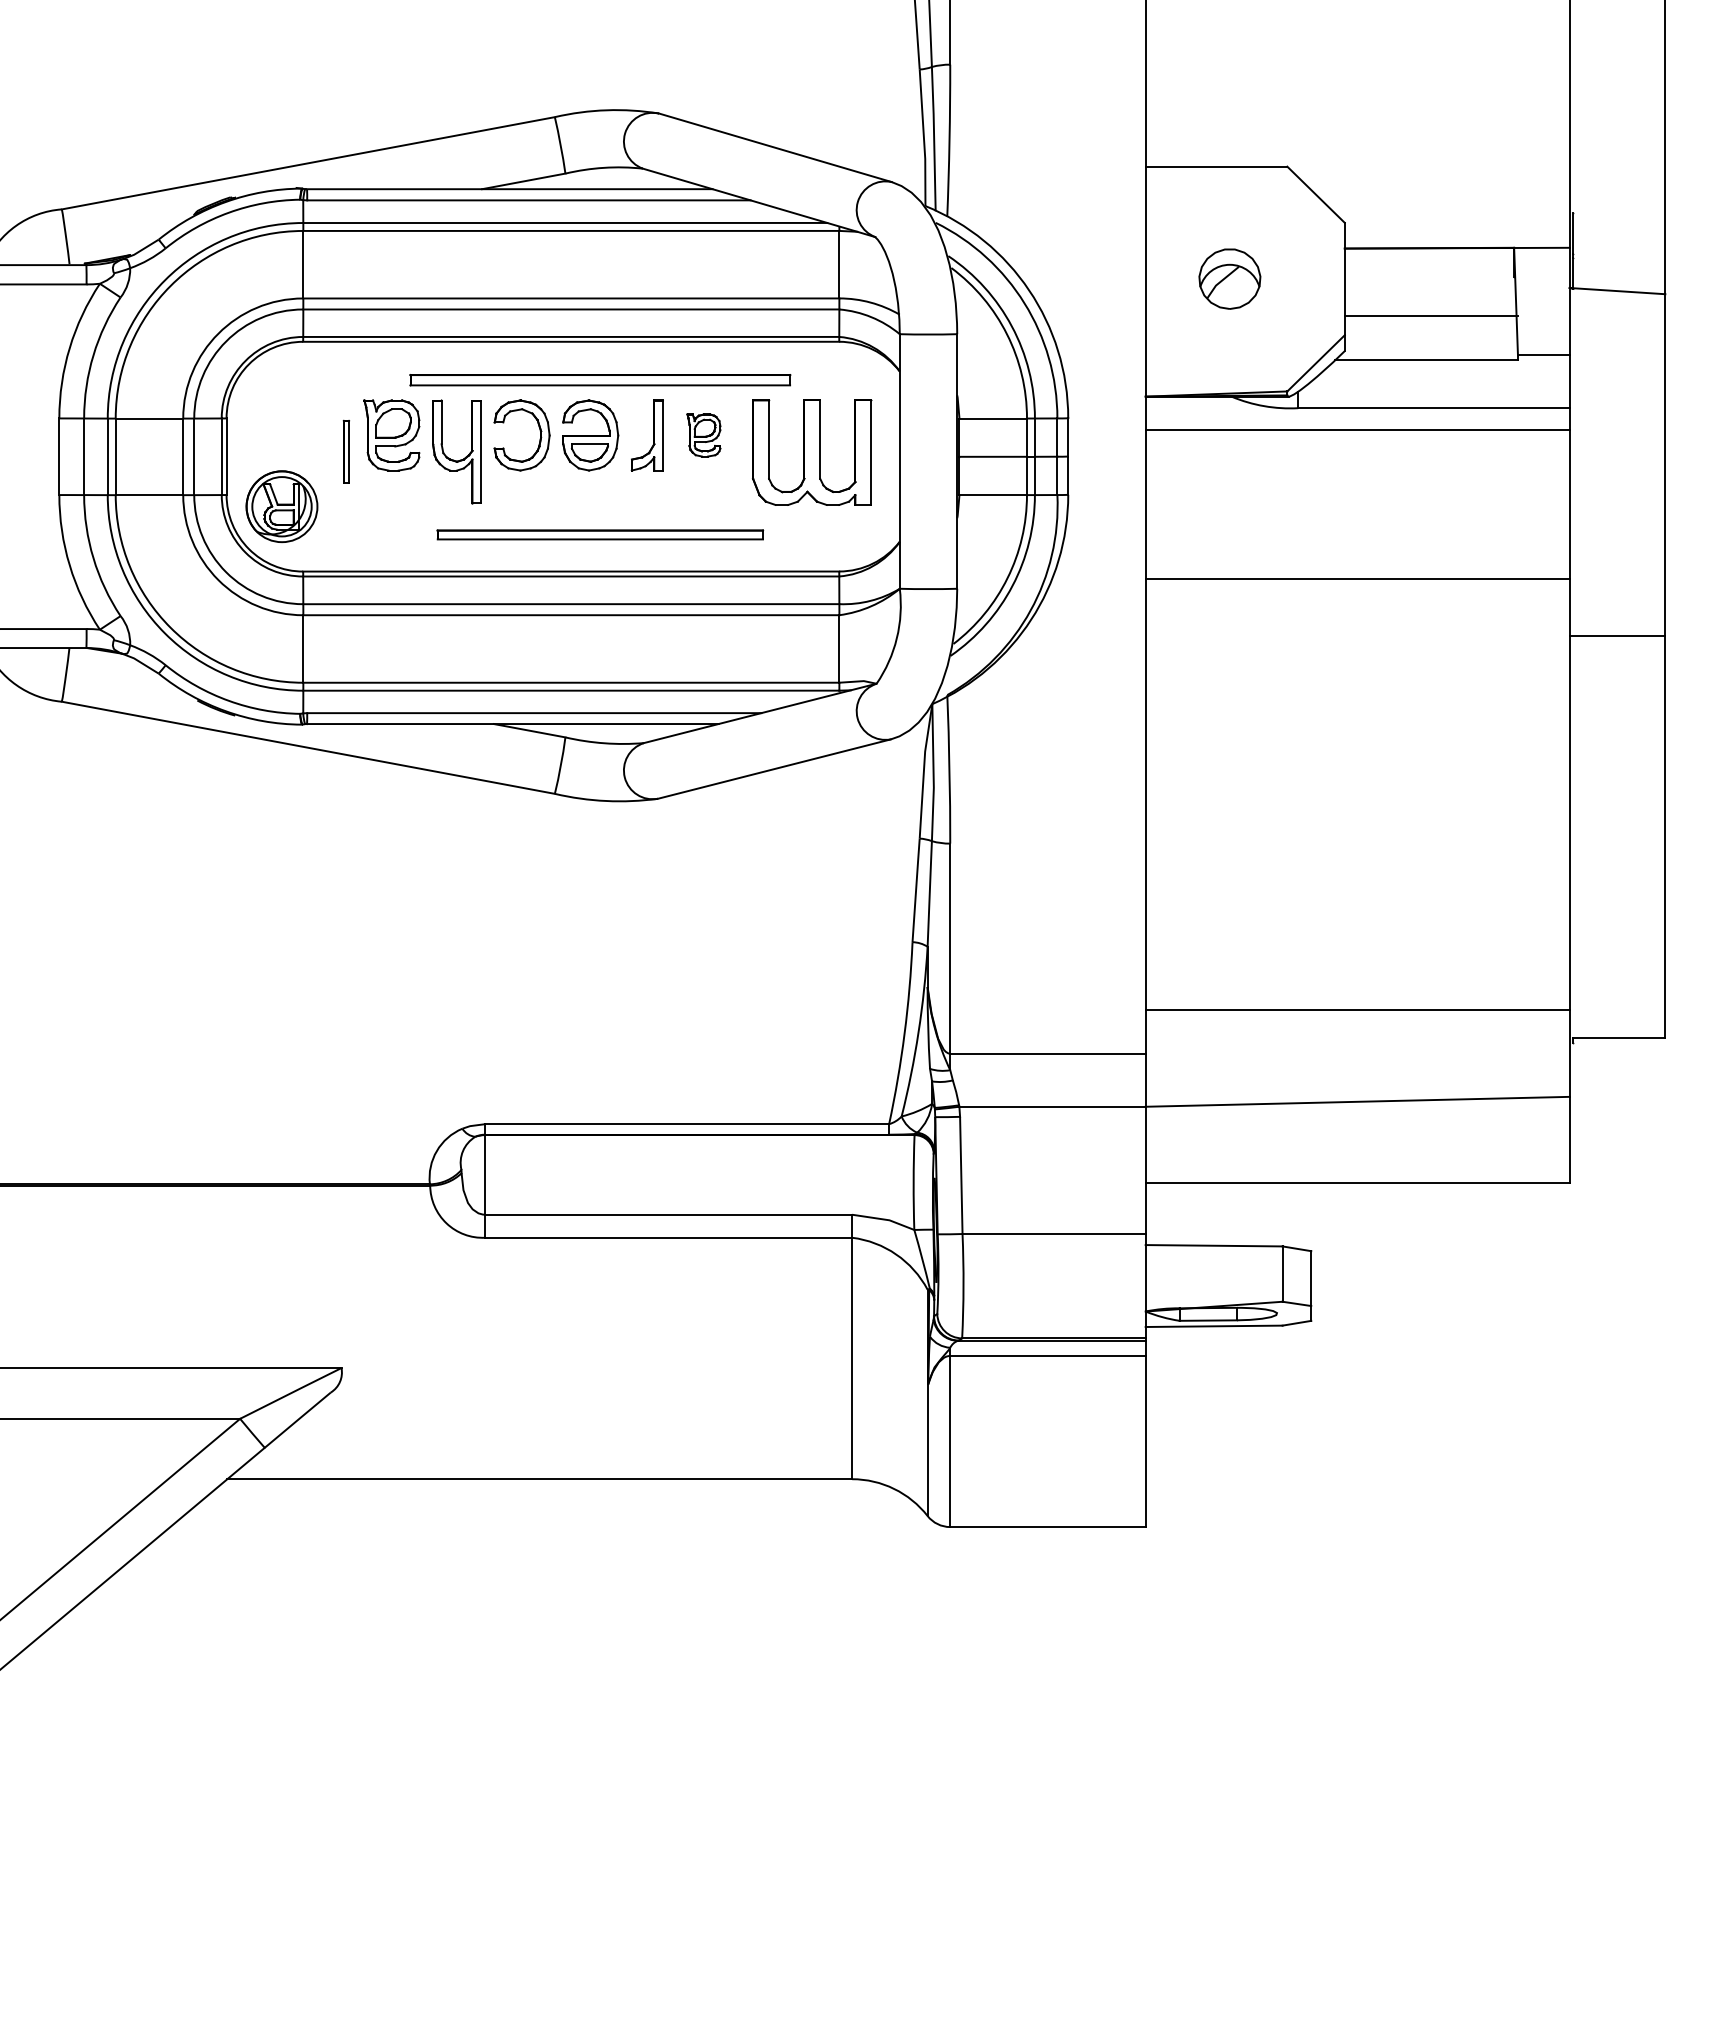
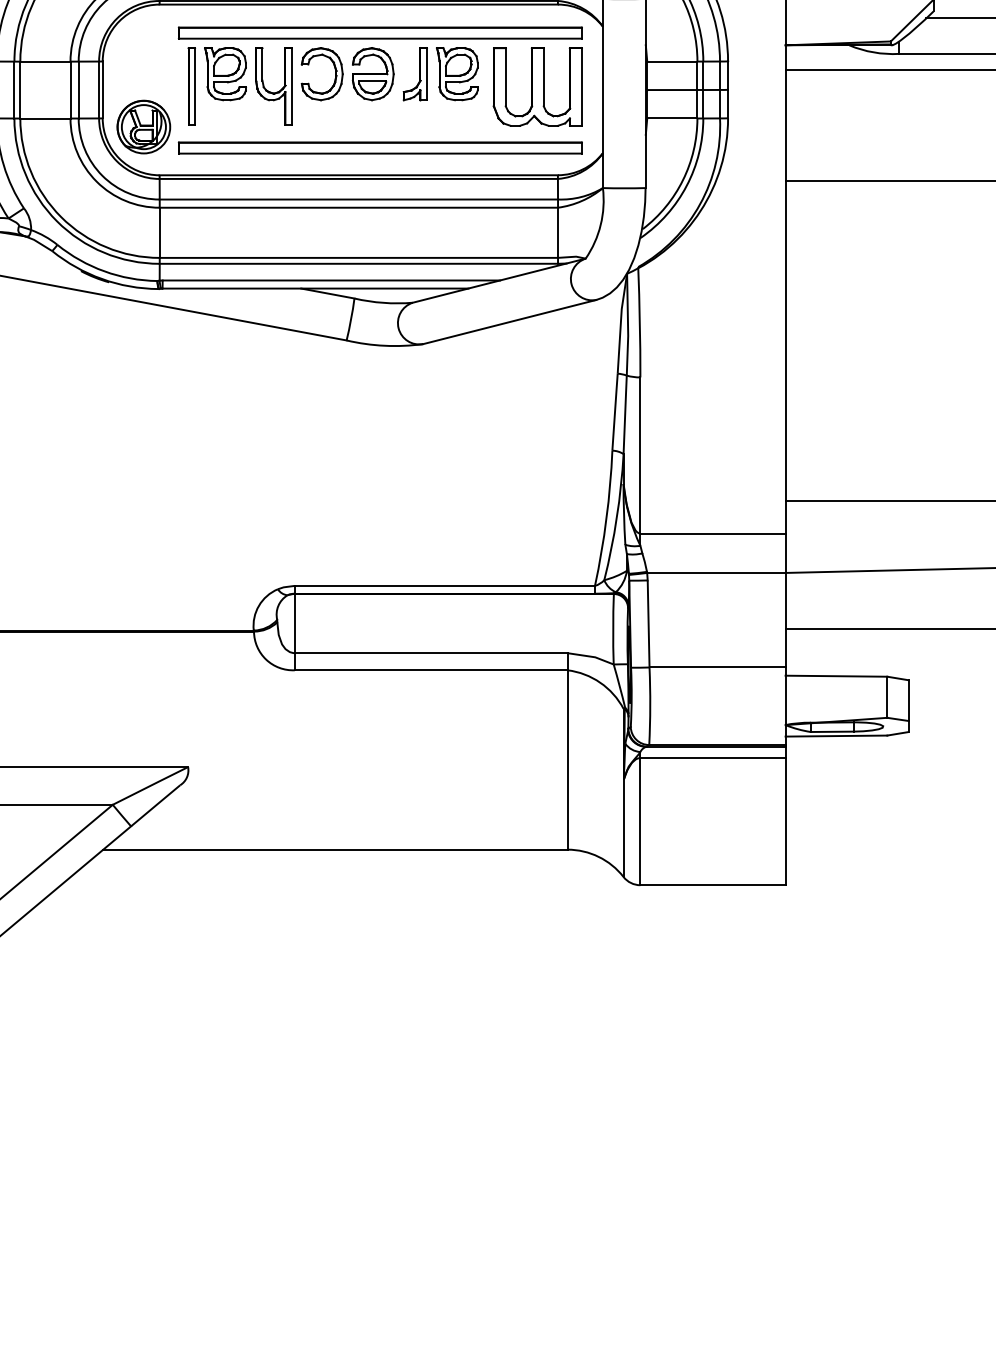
part: (600, 379) -> (380, 32), size x1.43
part: (703, 435) -> (457, 74), size x1.67
part: (346, 451) -> (191, 86), size x1.67
part: (600, 534) -> (380, 147), size x1.67

